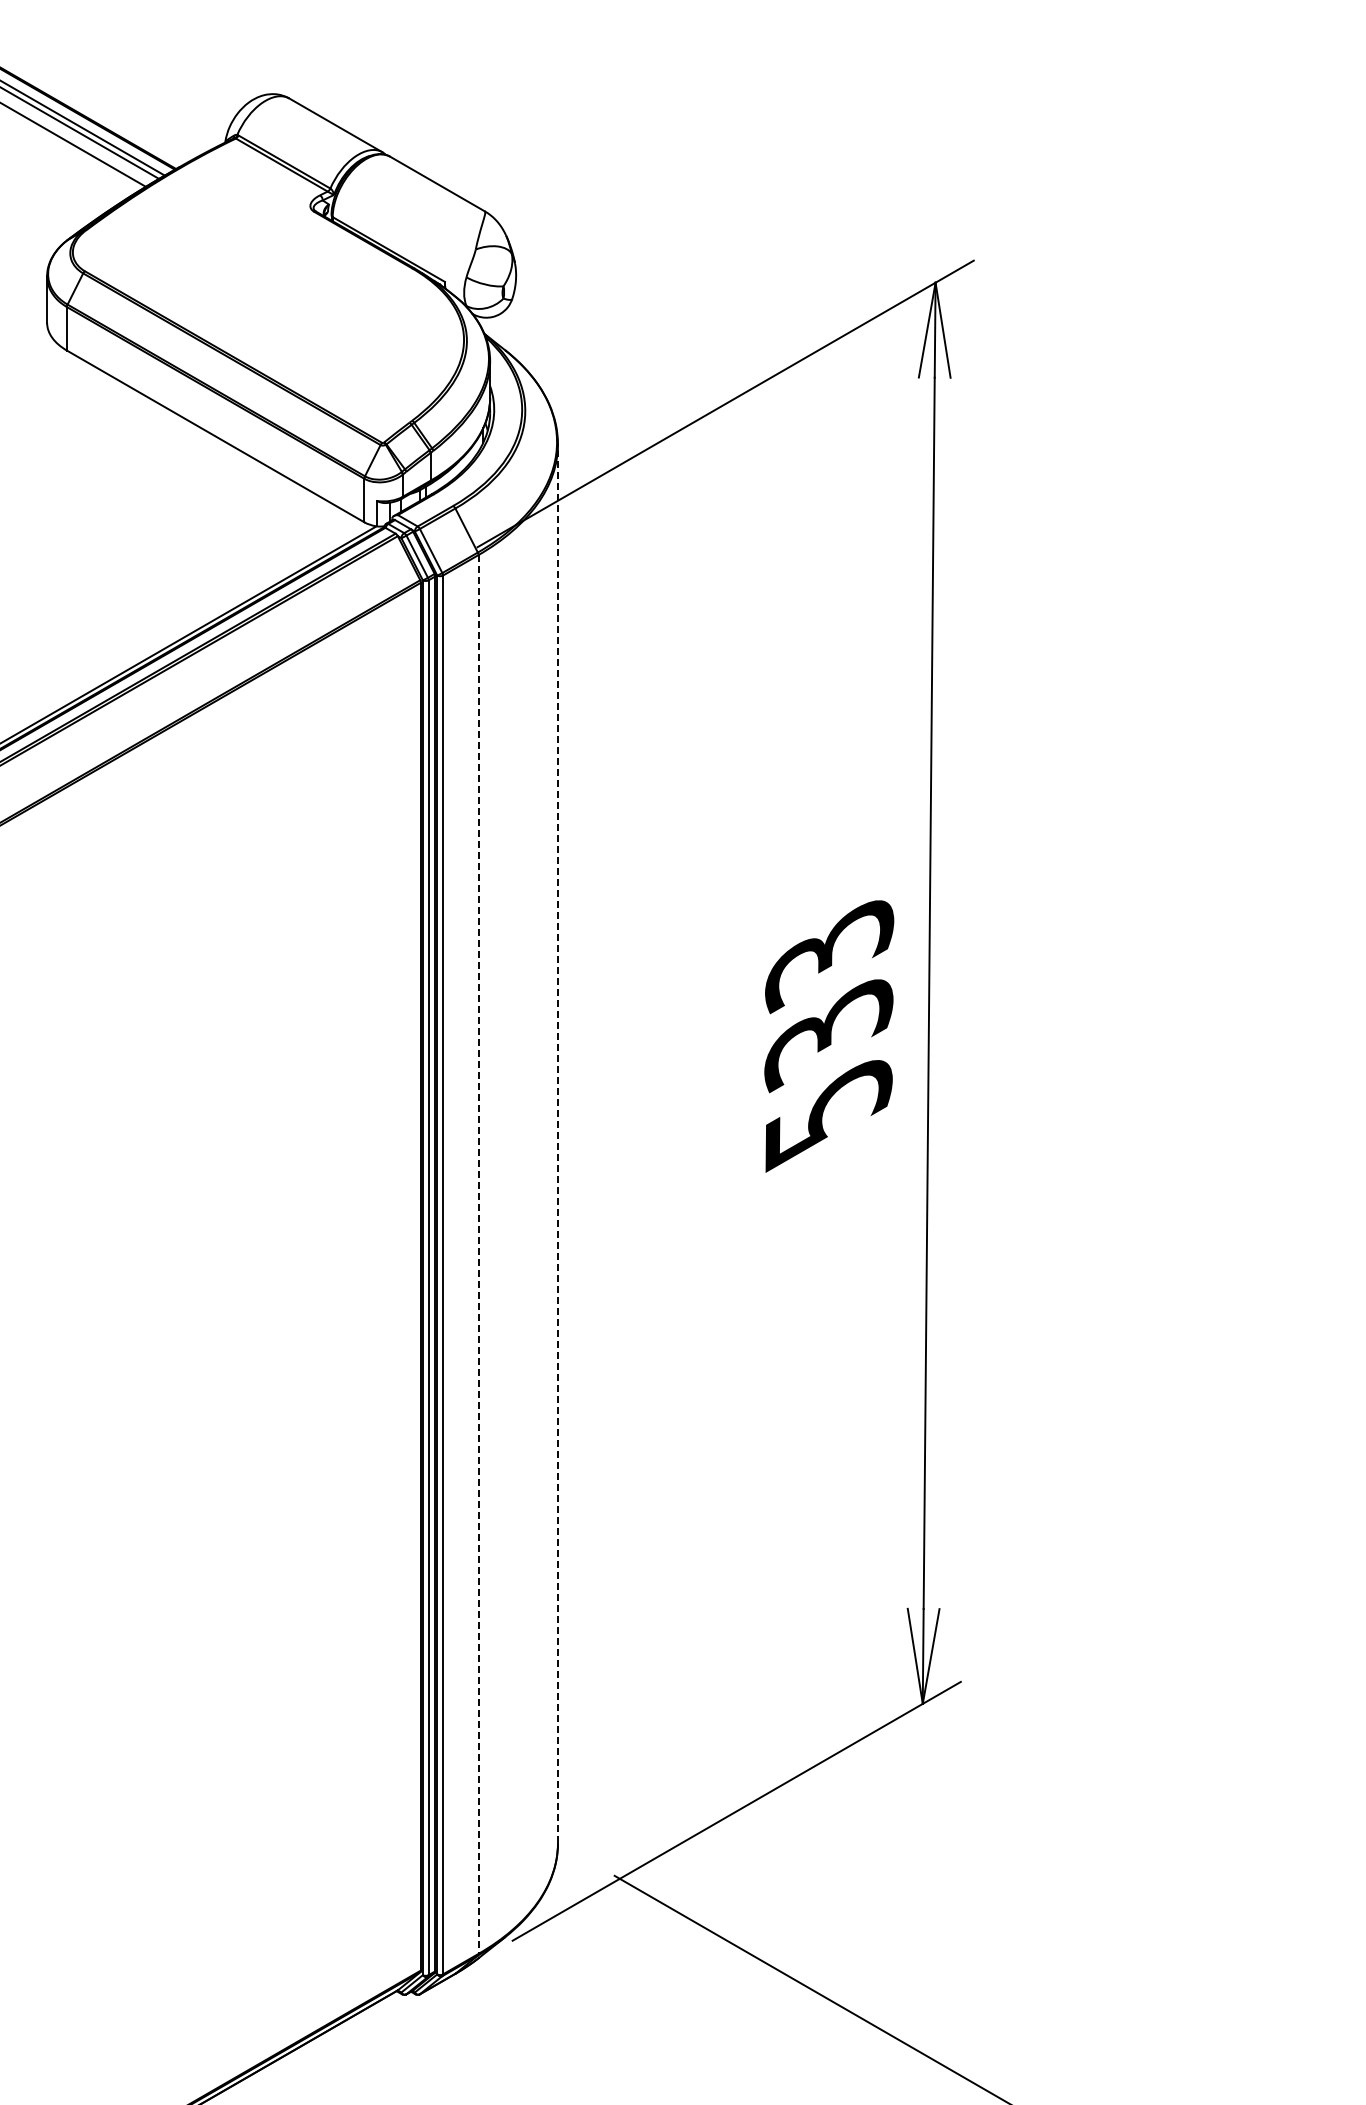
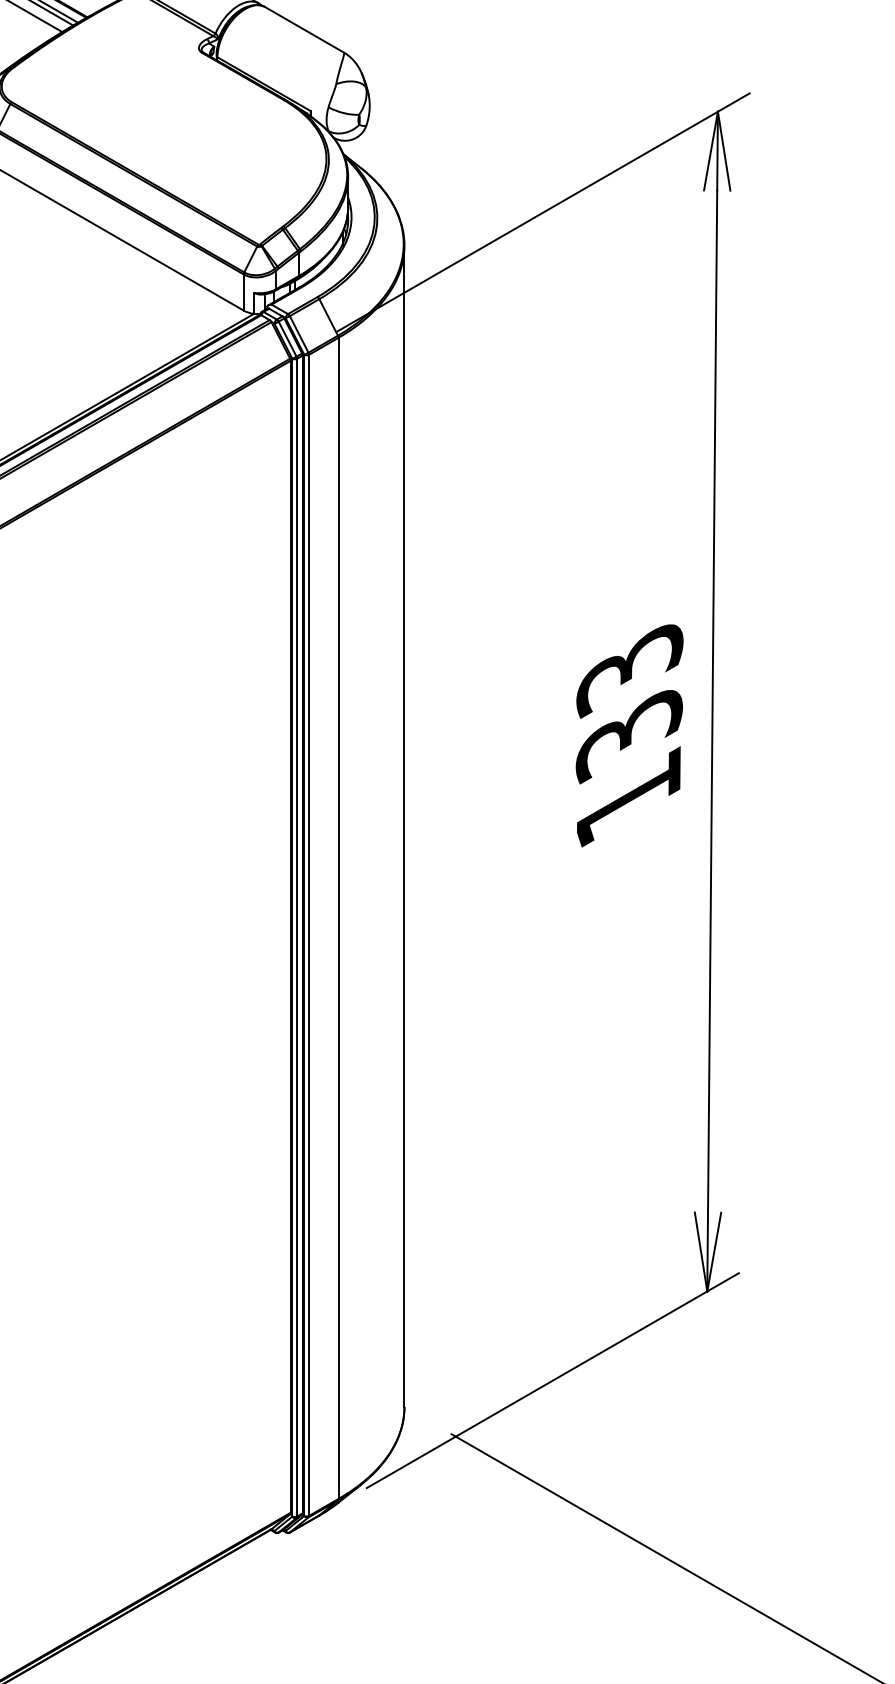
text: (828, 1109) -> (629, 798), 533 -> 133
line: (558, 1143) -> (404, 826), dashed -> solid
line: (478, 1254) -> (338, 918), dashed -> solid

